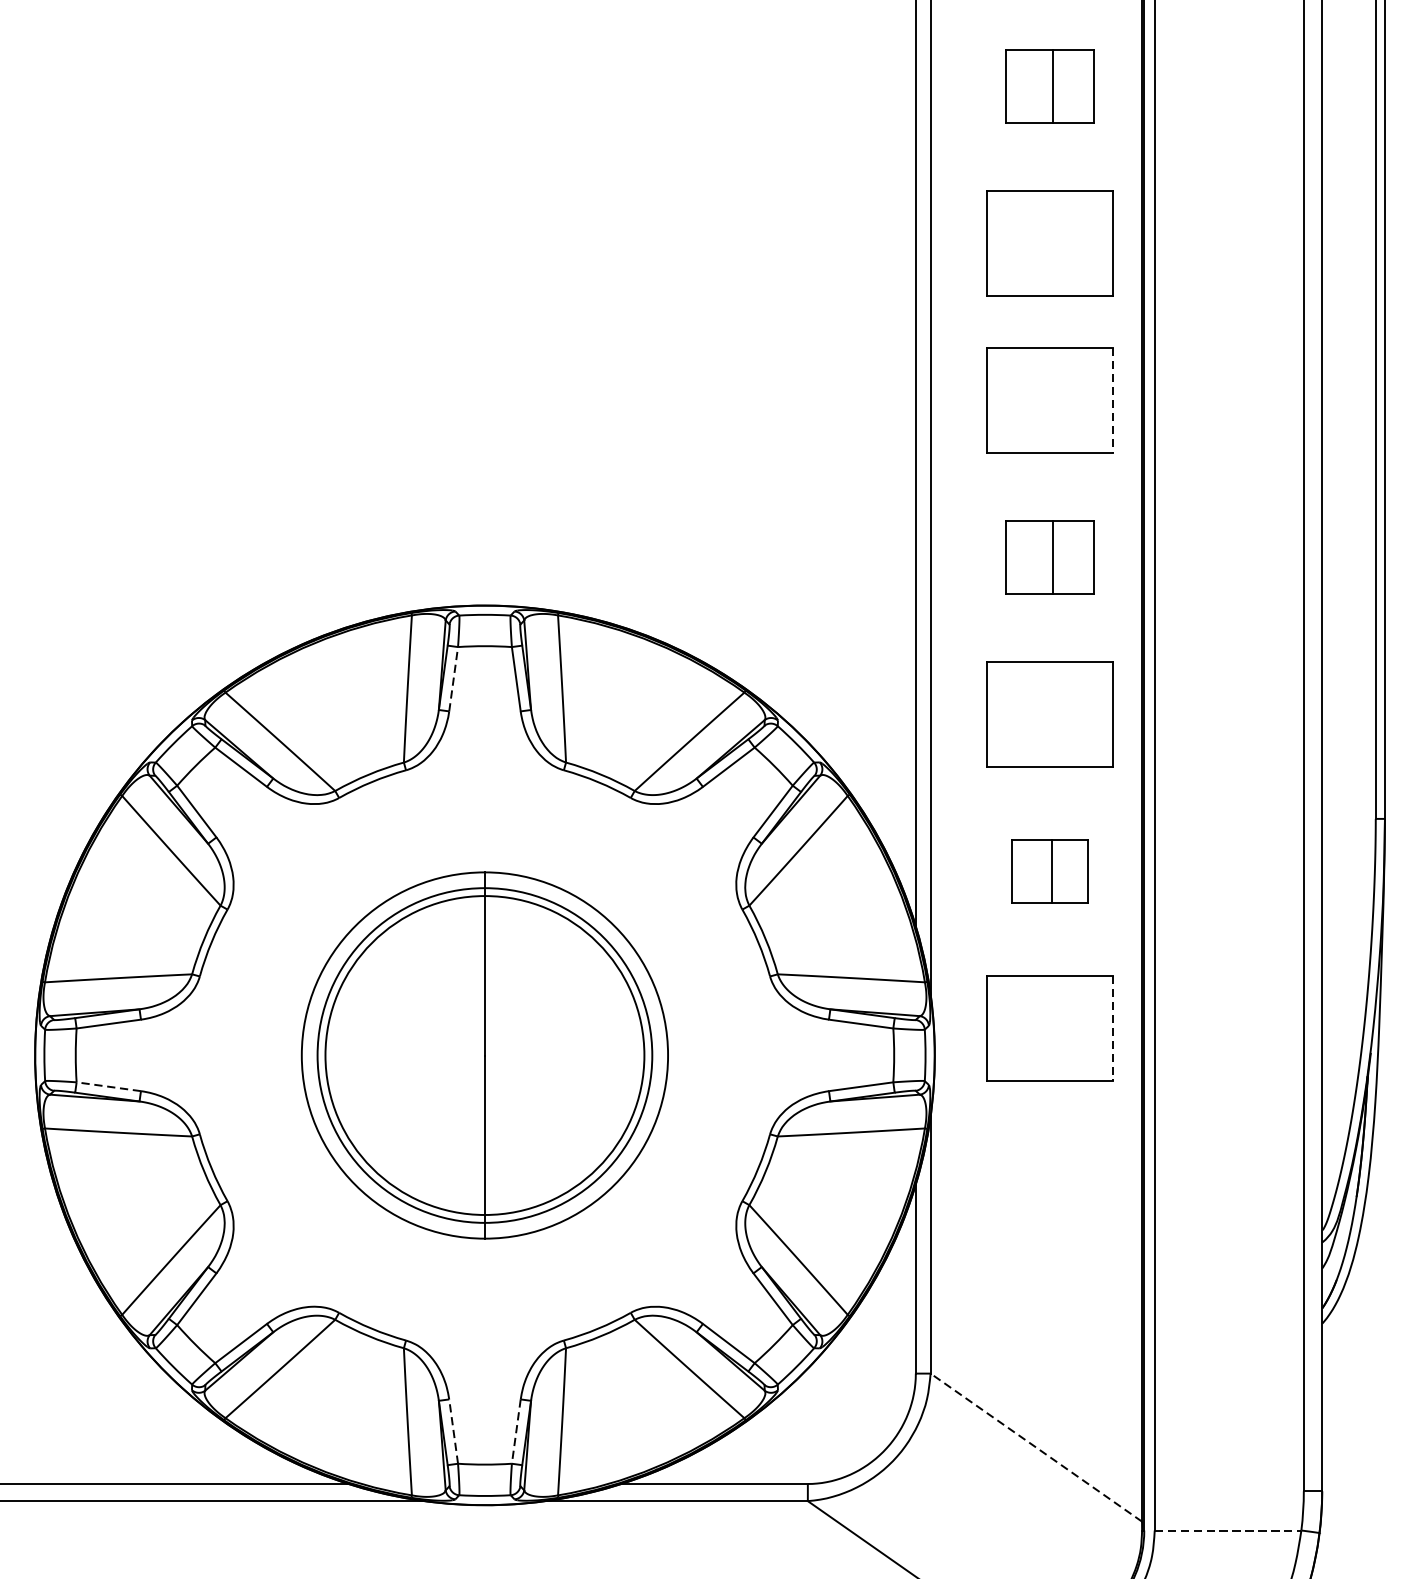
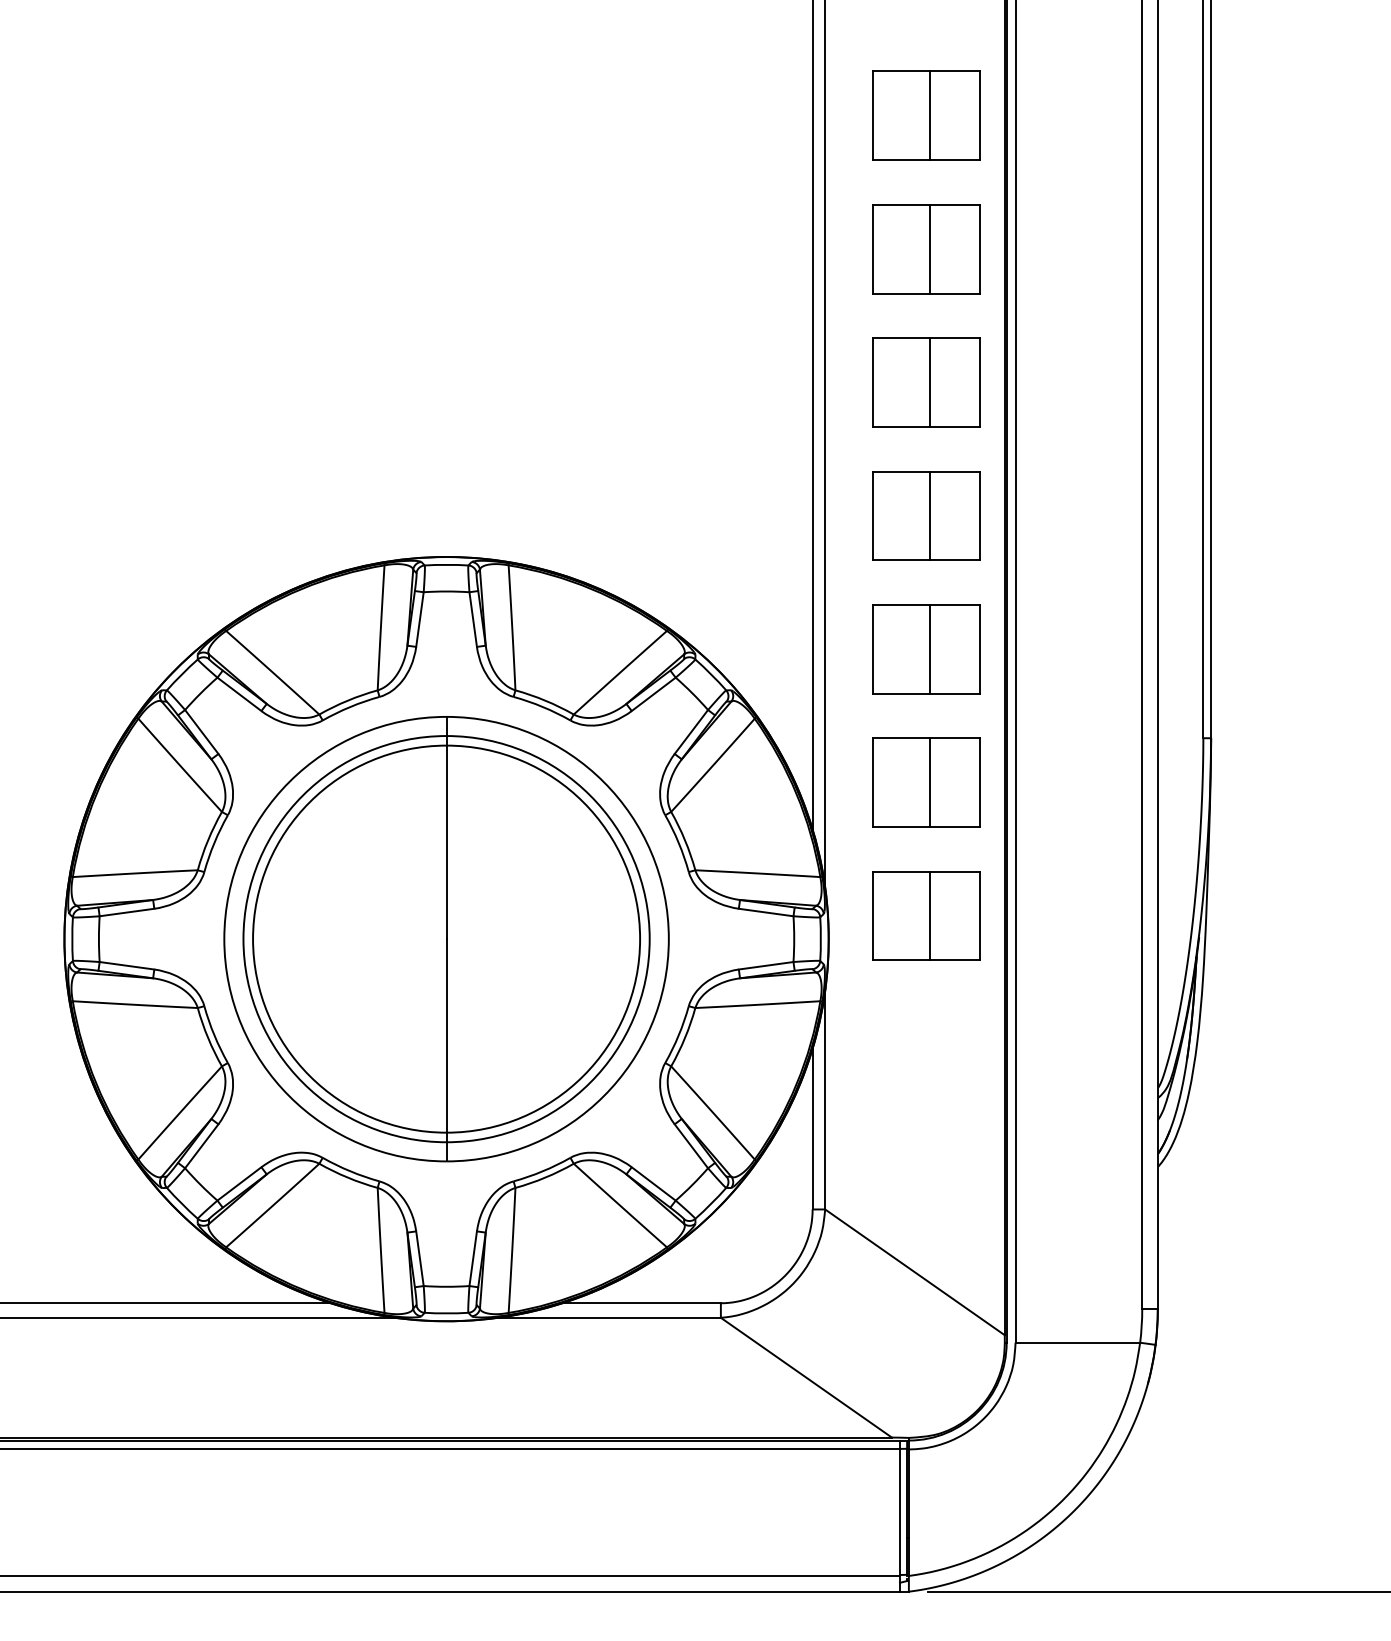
part: (1049, 85) -> (926, 115), size x1.43
line: (1053, 242) -> (929, 248), added
line: (1053, 400) -> (929, 382), added
line: (1113, 401) -> (980, 383), dashed -> solid
part: (1049, 556) -> (926, 515), size x1.43
line: (453, 679) -> (419, 619), dashed -> solid
line: (1053, 713) -> (929, 648), added
part: (1049, 871) -> (926, 782), size x1.67
line: (1053, 1027) -> (929, 915), added
line: (1113, 1028) -> (980, 916), dashed -> solid
part: (484, 1055) -> (446, 939), size x1.43
line: (109, 1086) -> (127, 965), dashed -> solid
line: (453, 1431) -> (419, 1258), dashed -> solid
line: (516, 1431) -> (473, 1258), dashed -> solid
line: (1035, 1447) -> (914, 1272), dashed -> solid
line: (1228, 1530) -> (1078, 1342), dashed -> solid

